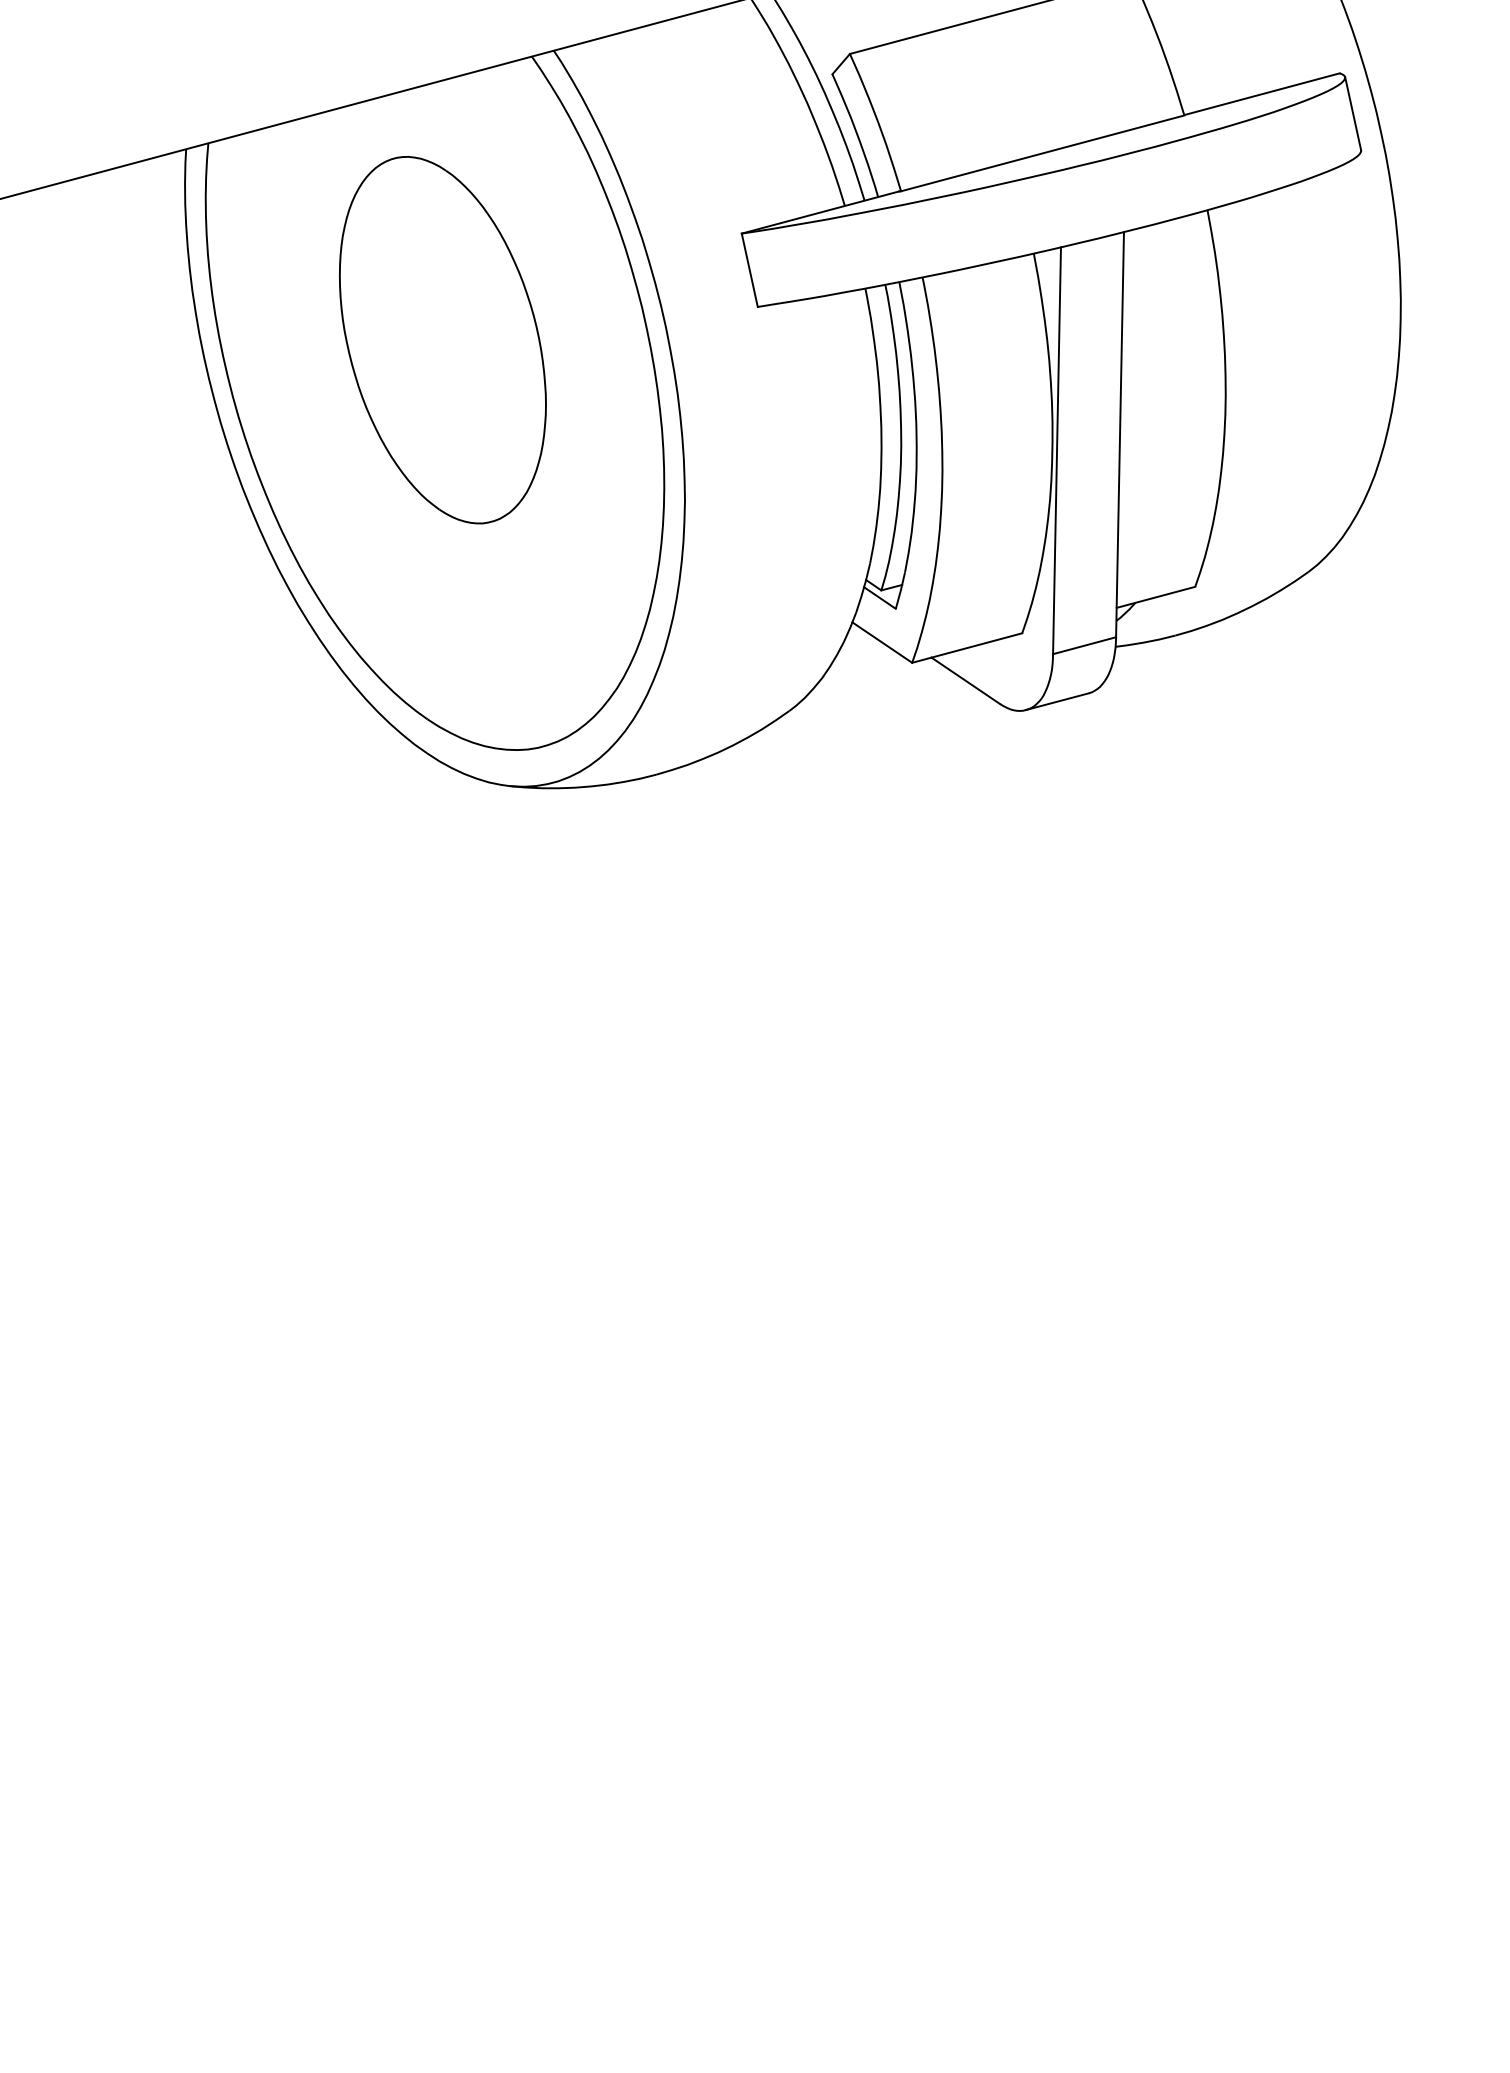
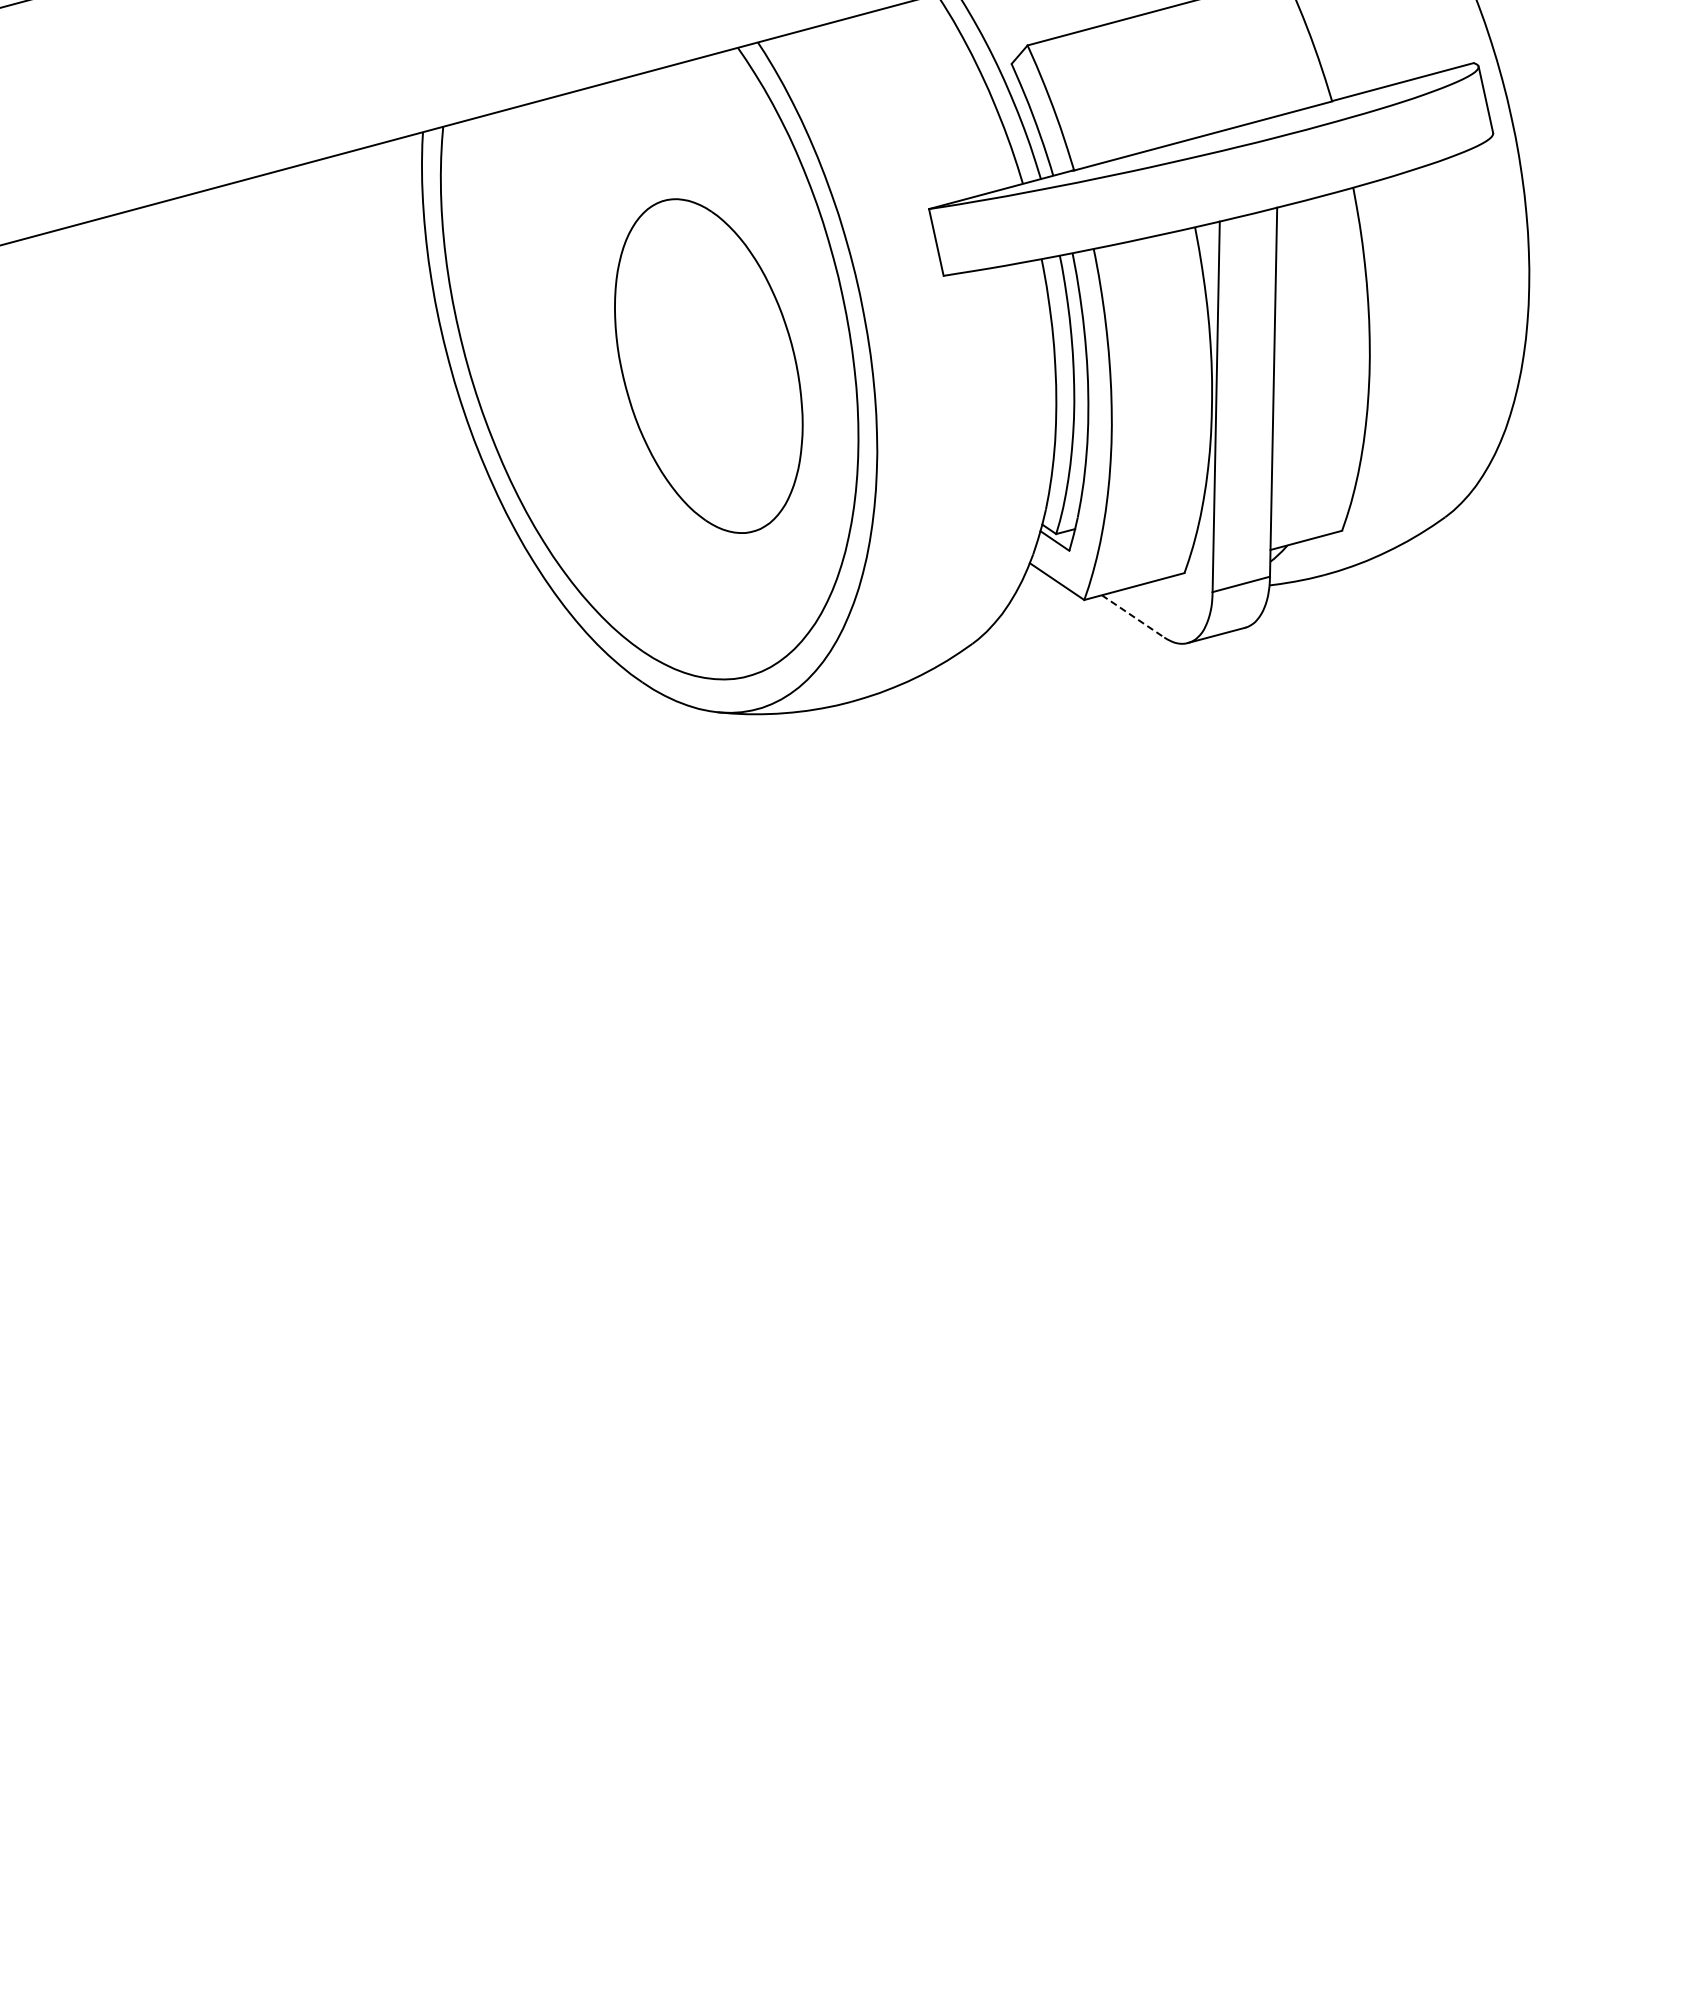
part: (442, 339) -> (708, 365), moved
line: (966, 680) -> (1133, 616), solid -> dashed

